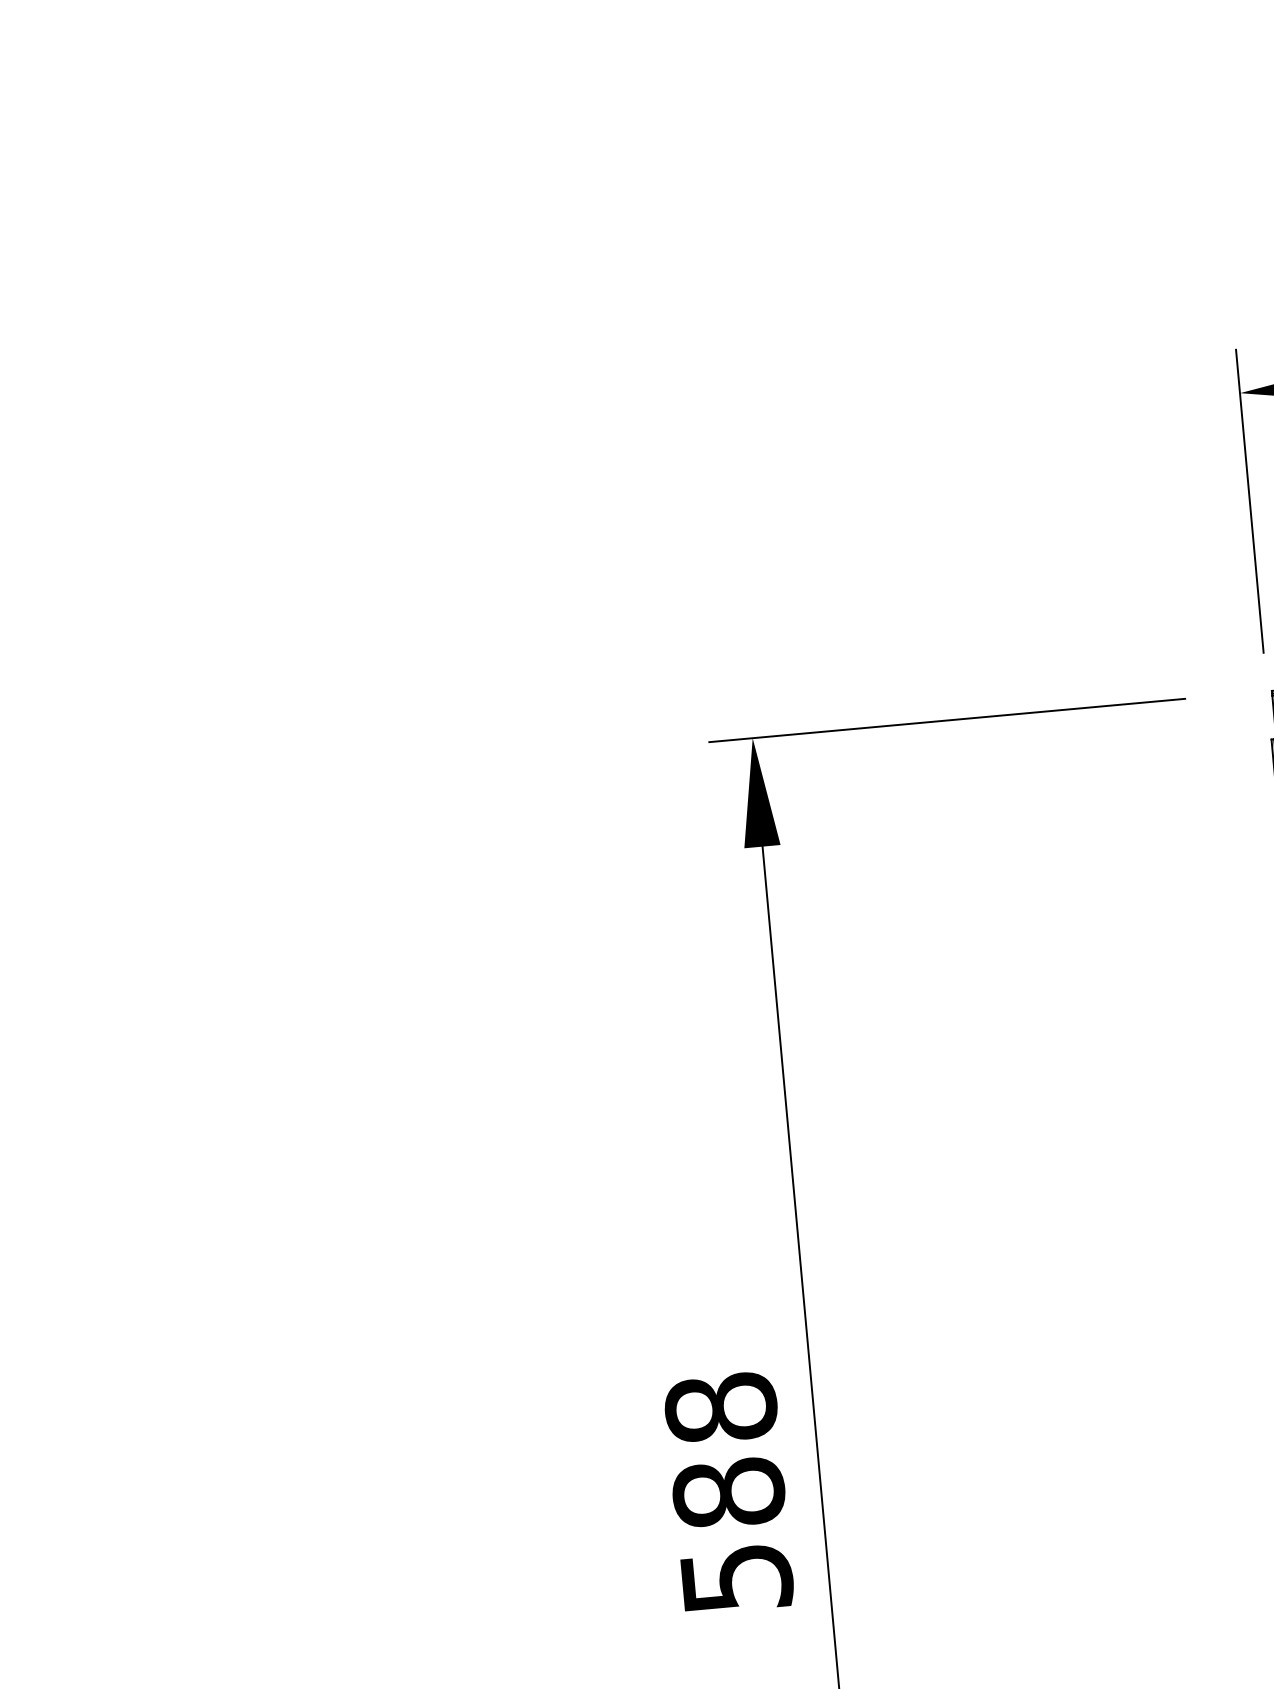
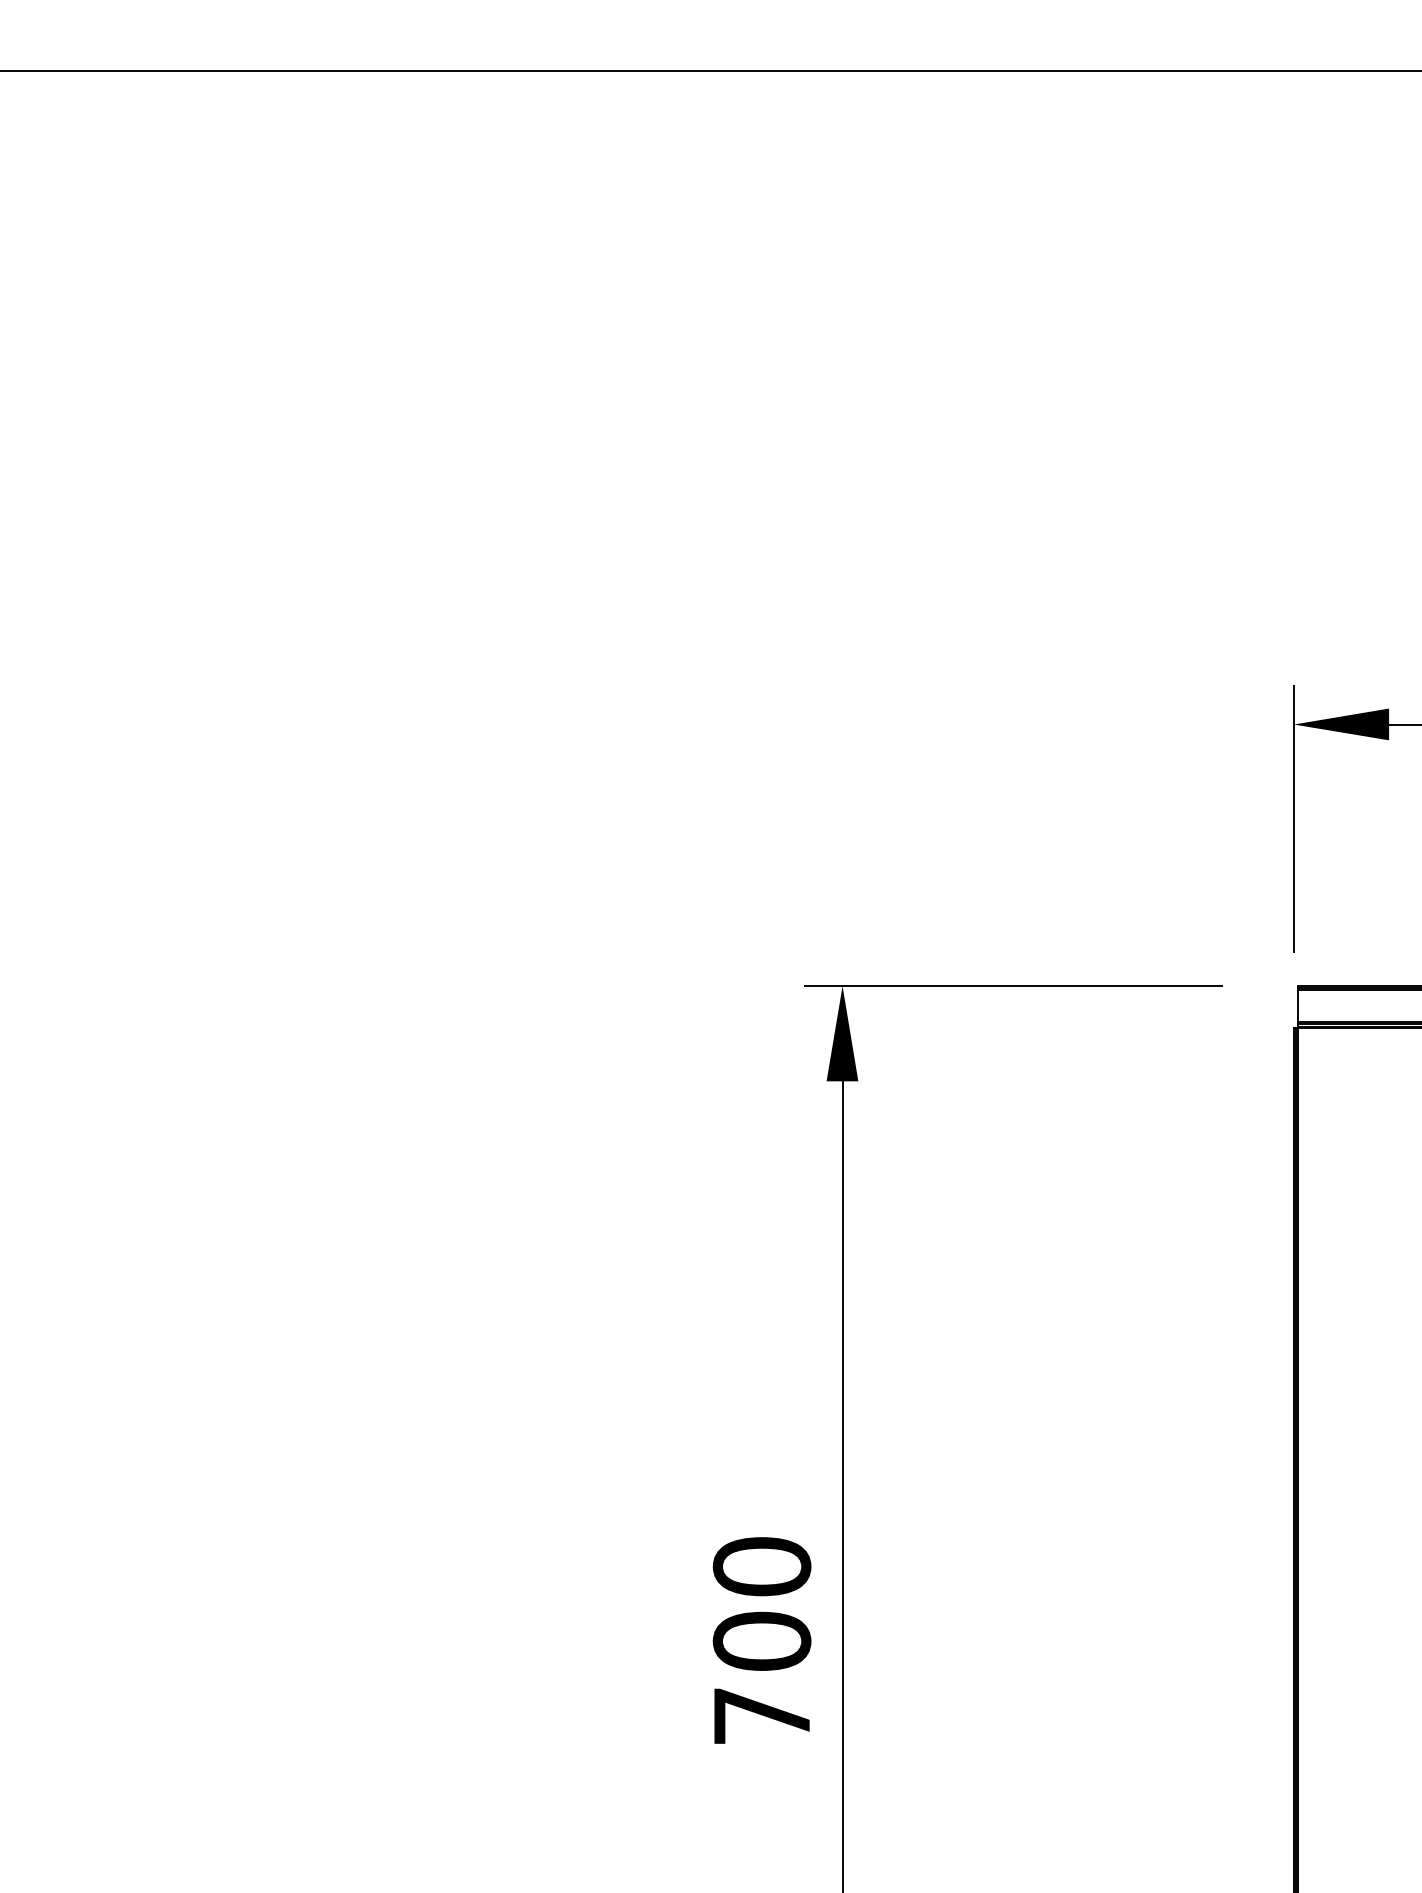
text: (729, 1492) -> (762, 1640), 588 -> 700

